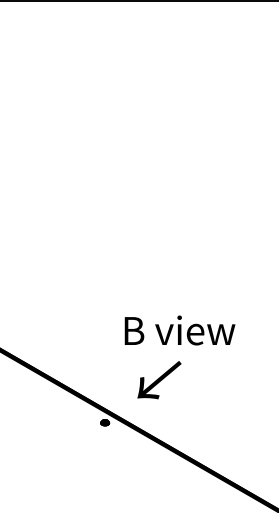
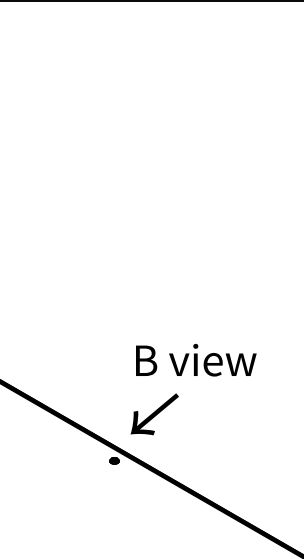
text: (159, 380) -> (154, 414), moved

